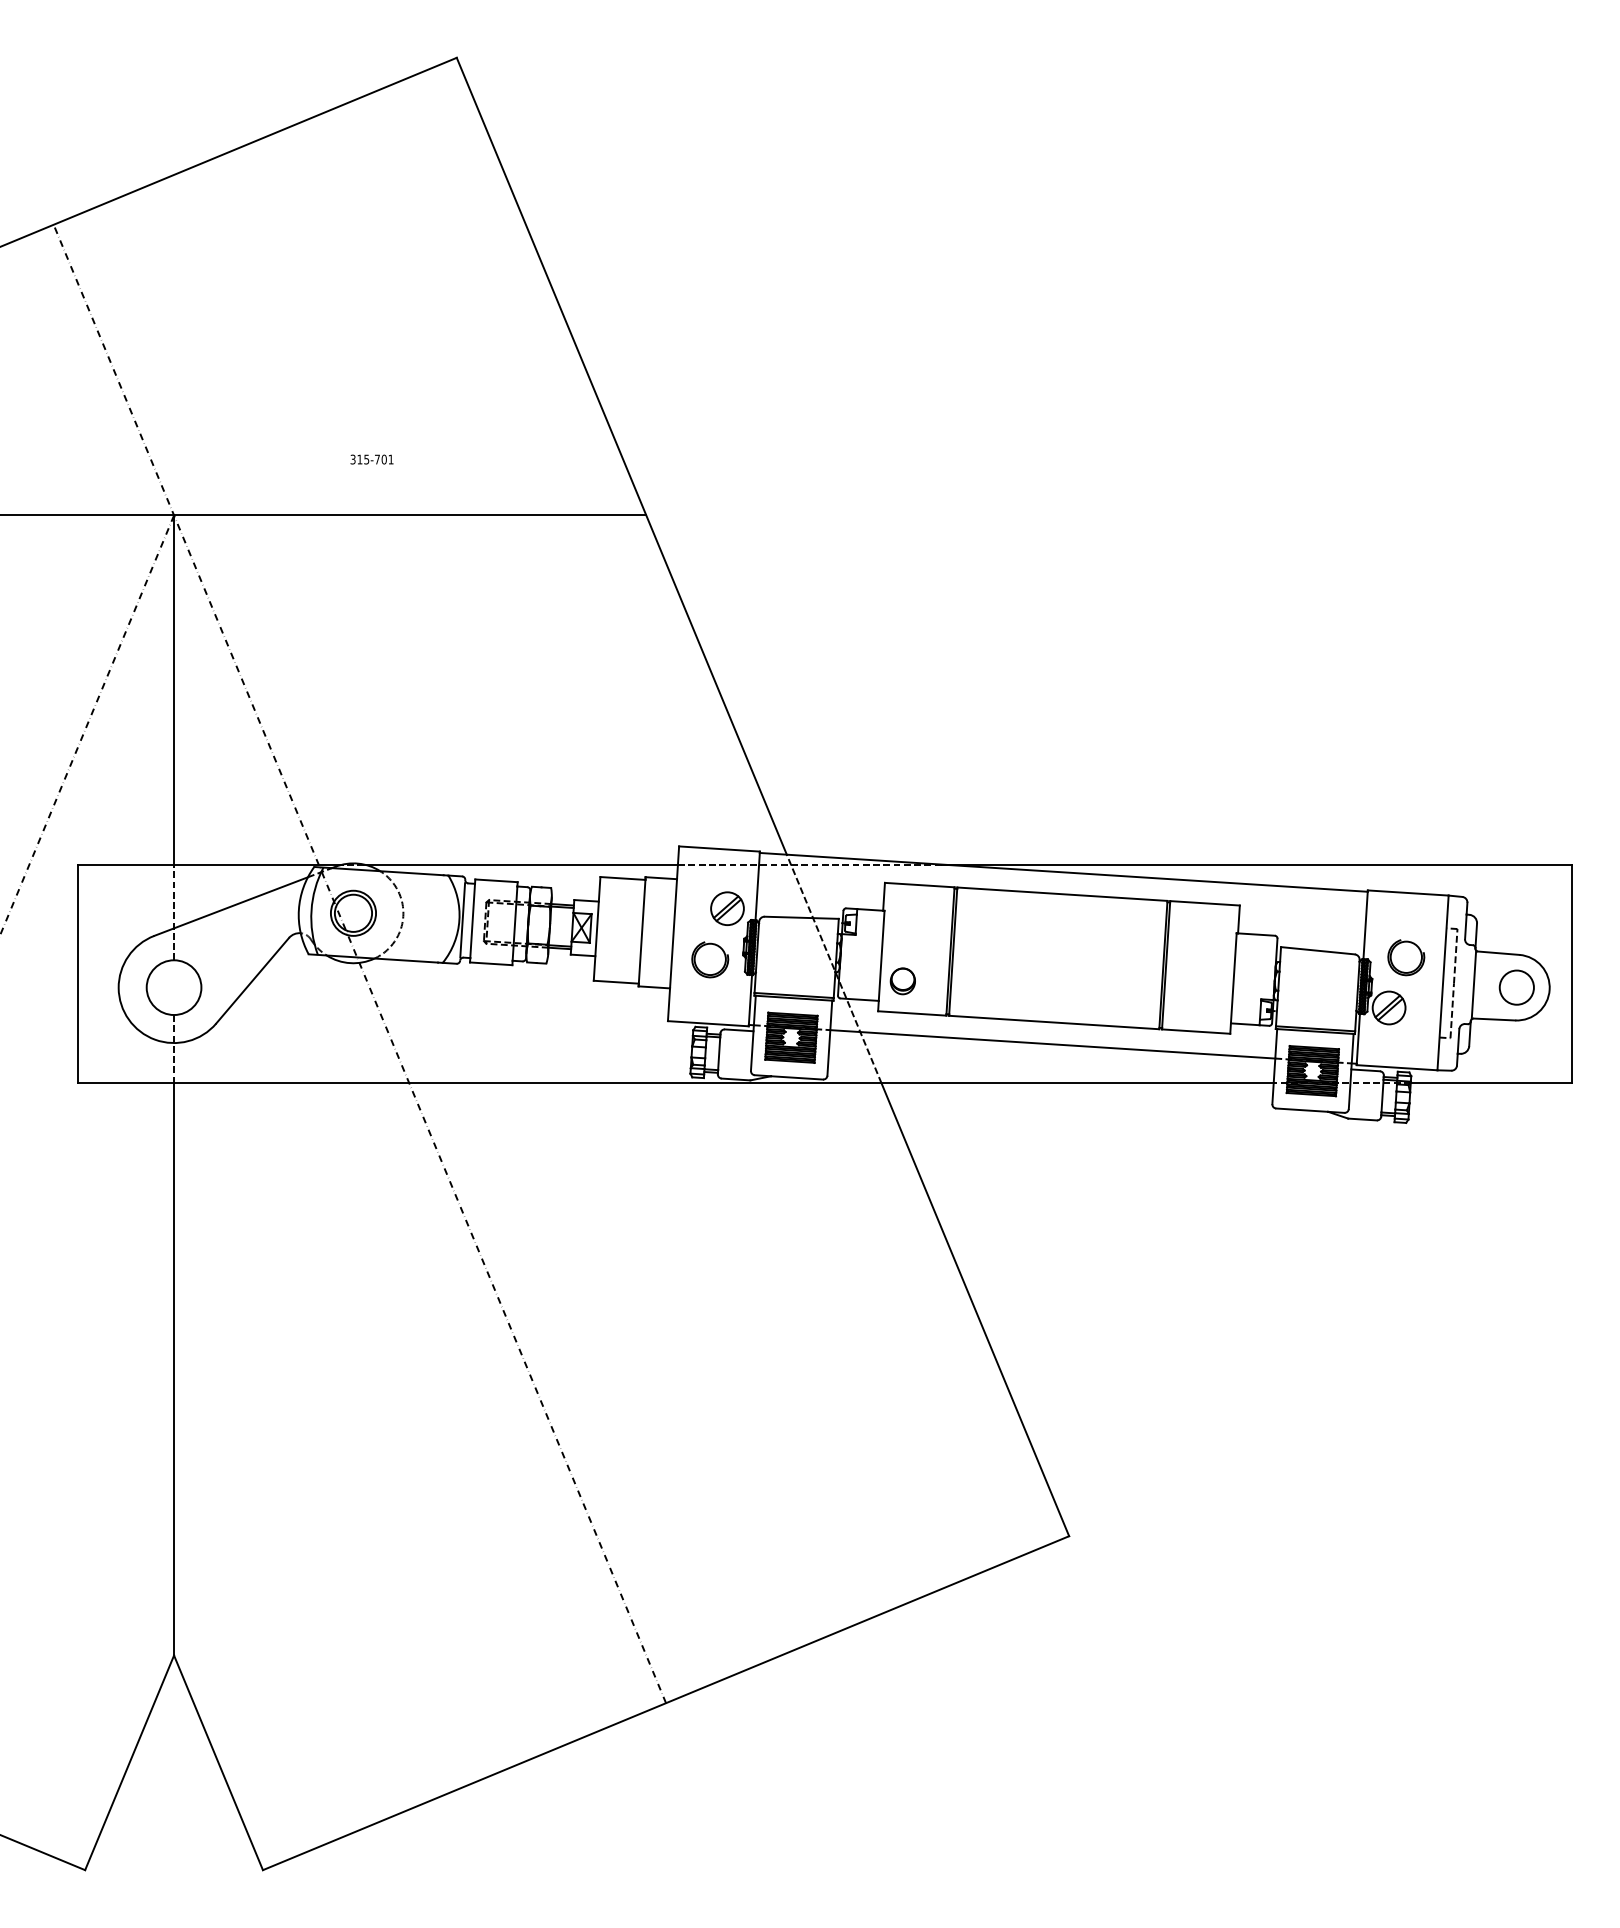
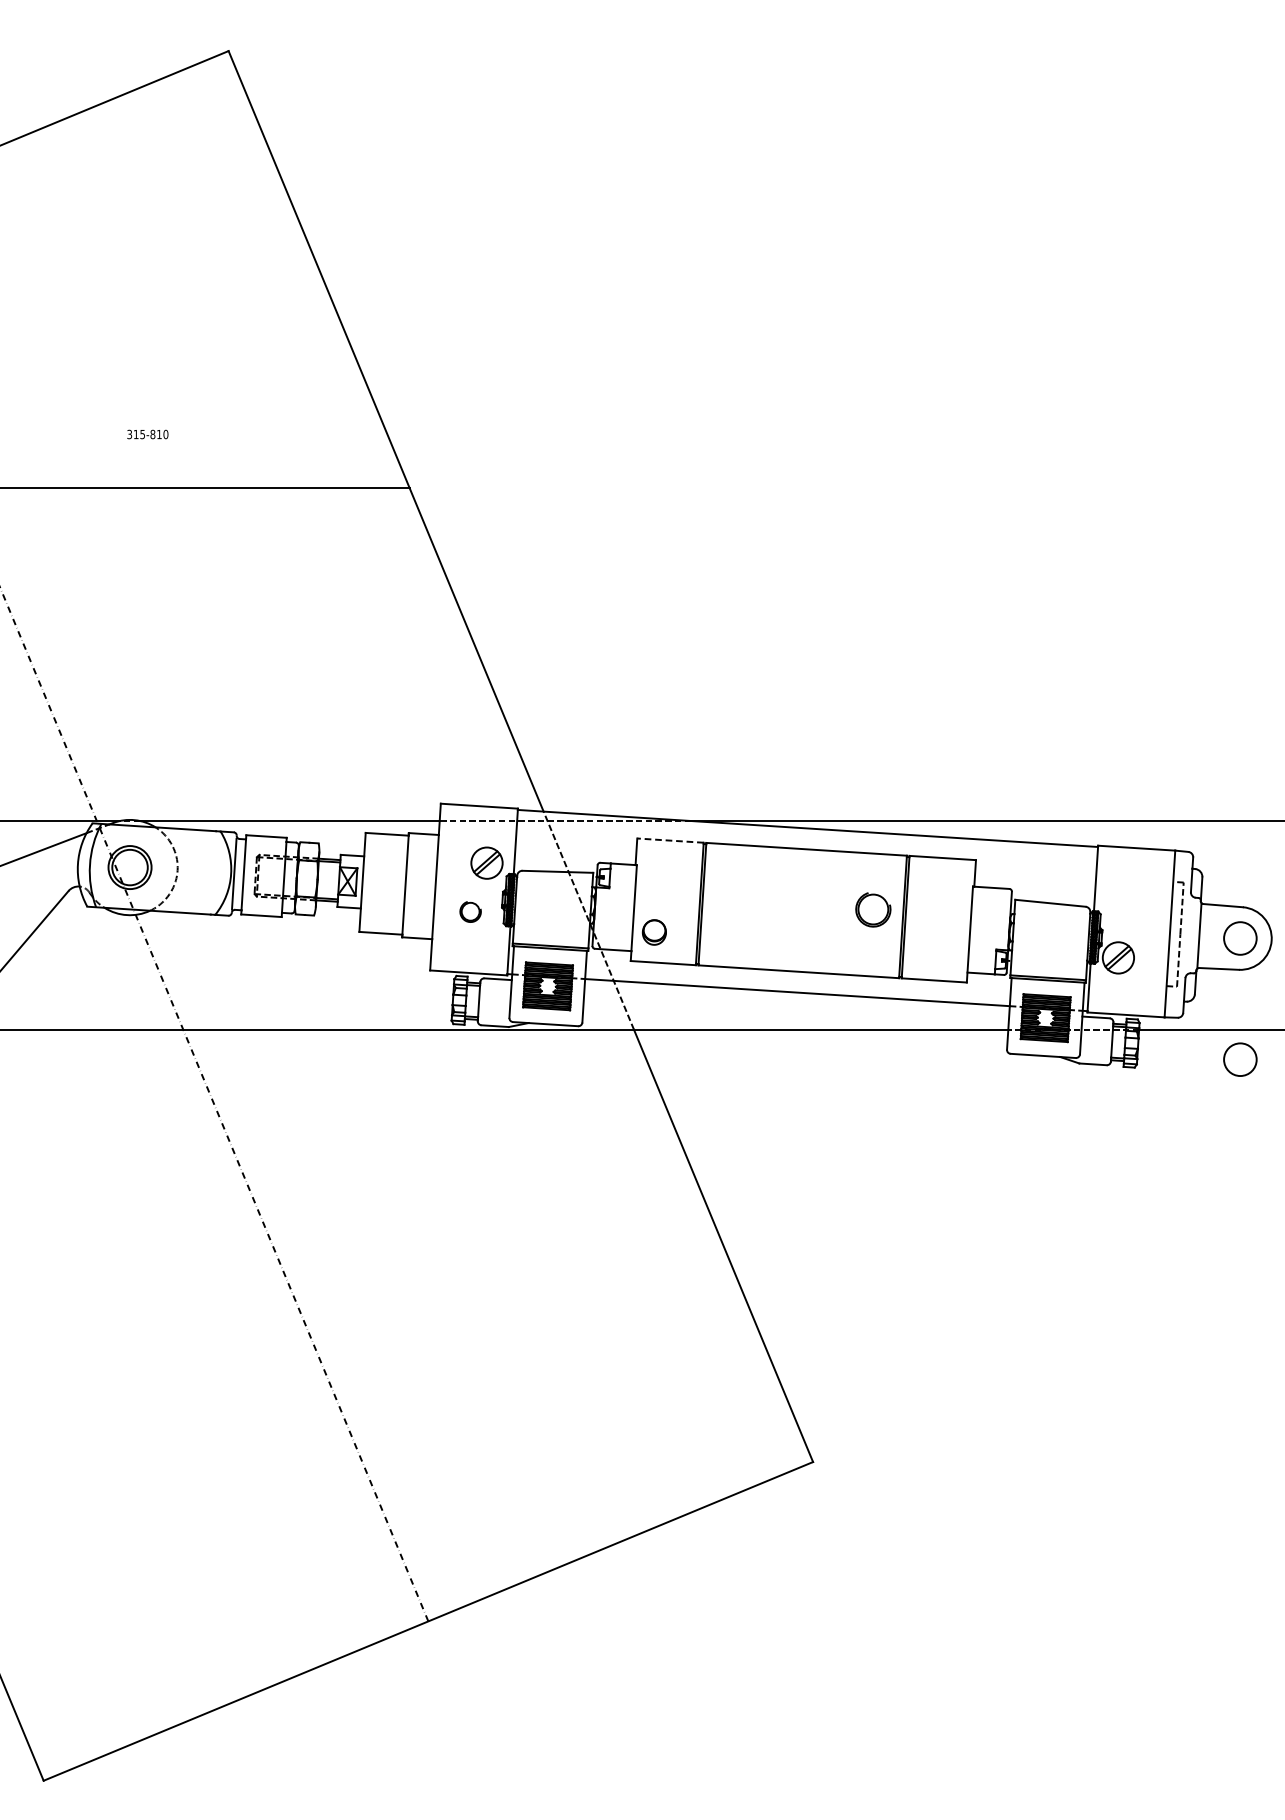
text: (383, 459) -> (158, 434), 315-701 -> 315-810
line: (919, 885) -> (670, 841), solid -> dashed
part: (1406, 957) -> (873, 909), moved
part: (710, 959) -> (470, 911), size x0.6
circle: (1516, 1114) -> (1240, 1059), added

